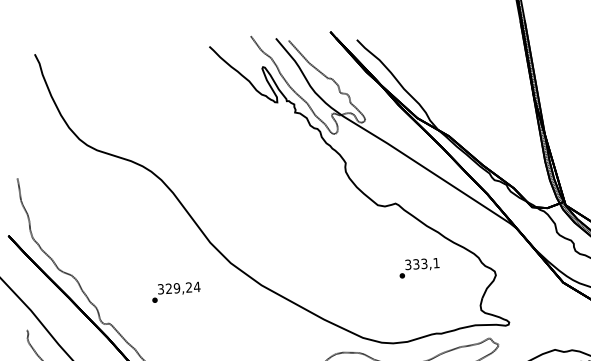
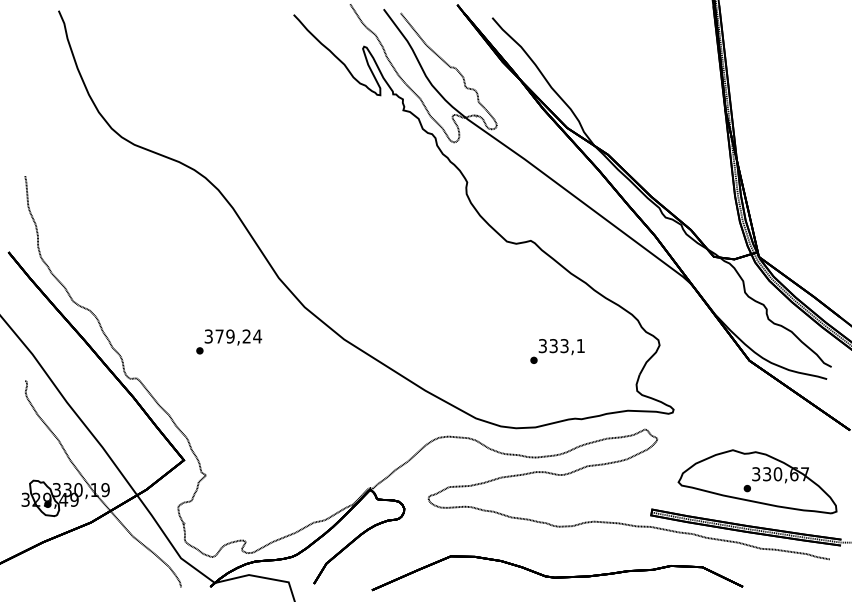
text: (419, 268) -> (557, 351), moved
text: (168, 288) -> (219, 336), 329,24 -> 379,24

